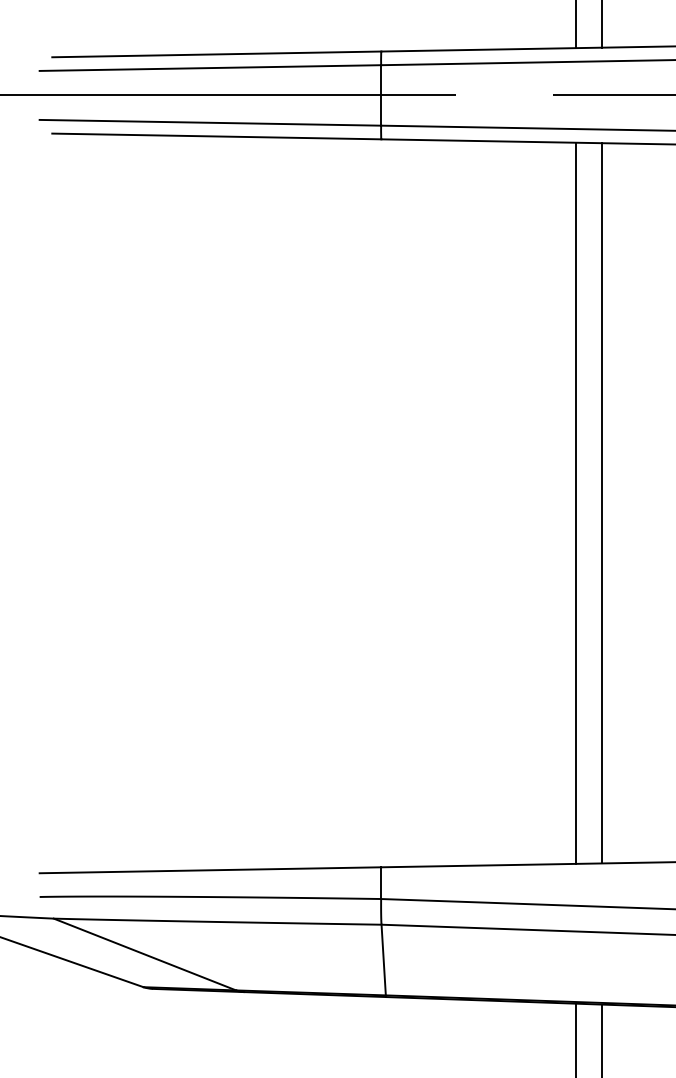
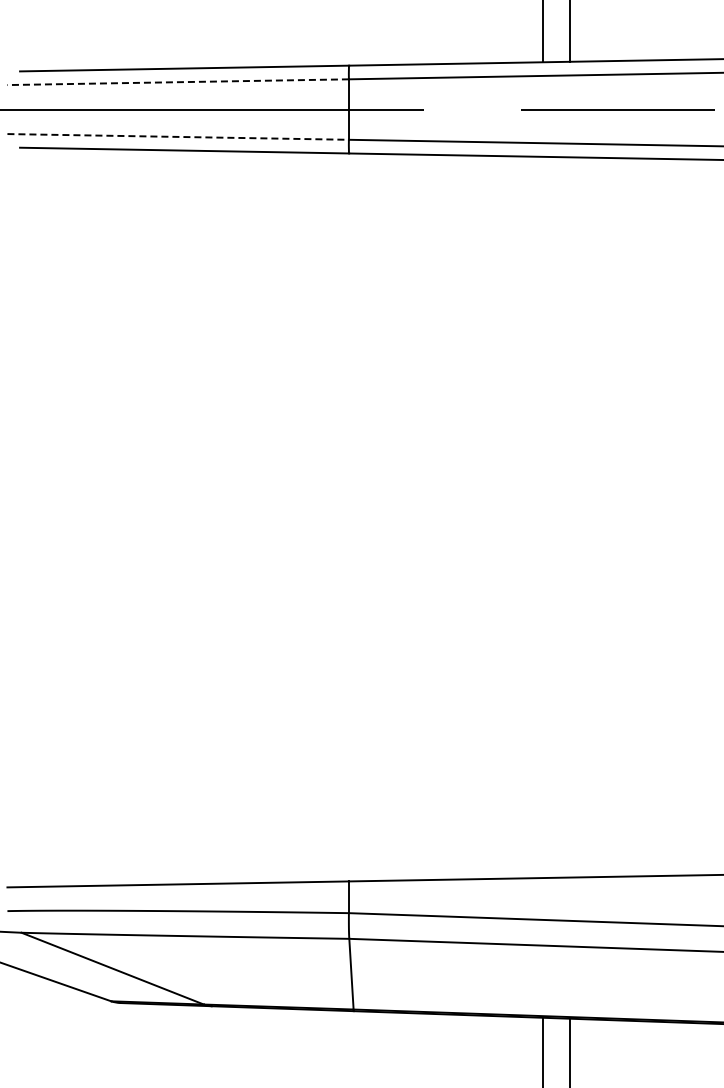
line: (210, 68) -> (178, 82), solid -> dashed
line: (210, 122) -> (178, 136), solid -> dashed
line: (575, 503) -> (543, 517), removed
line: (601, 503) -> (569, 517), removed

